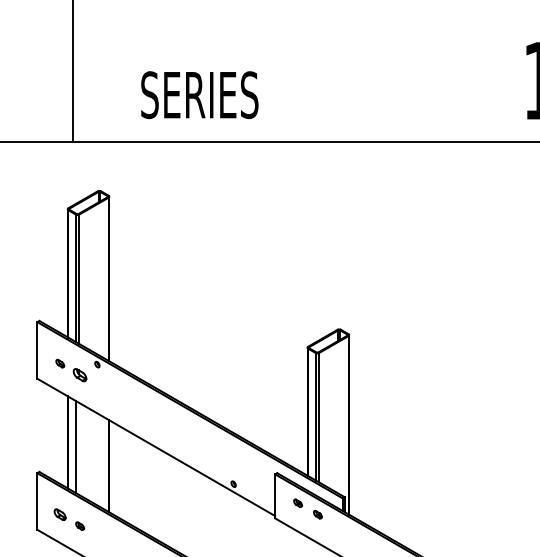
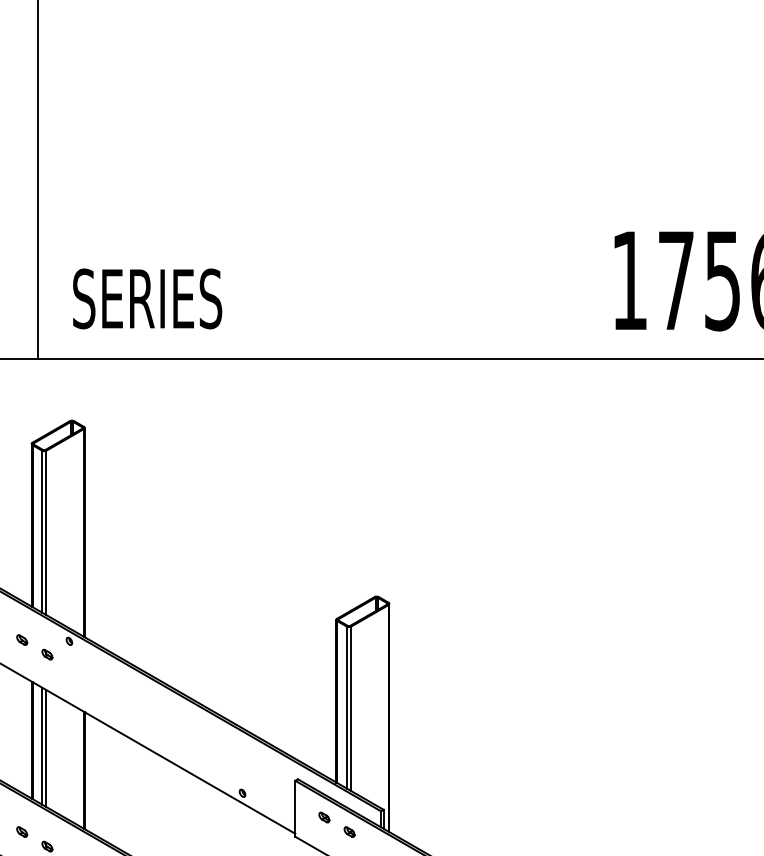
text: (199, 94) -> (147, 298), moved
part: (80, 374) -> (47, 654), size x0.62
line: (79, 448) -> (46, 748), added
part: (60, 514) -> (22, 831), size x0.71

